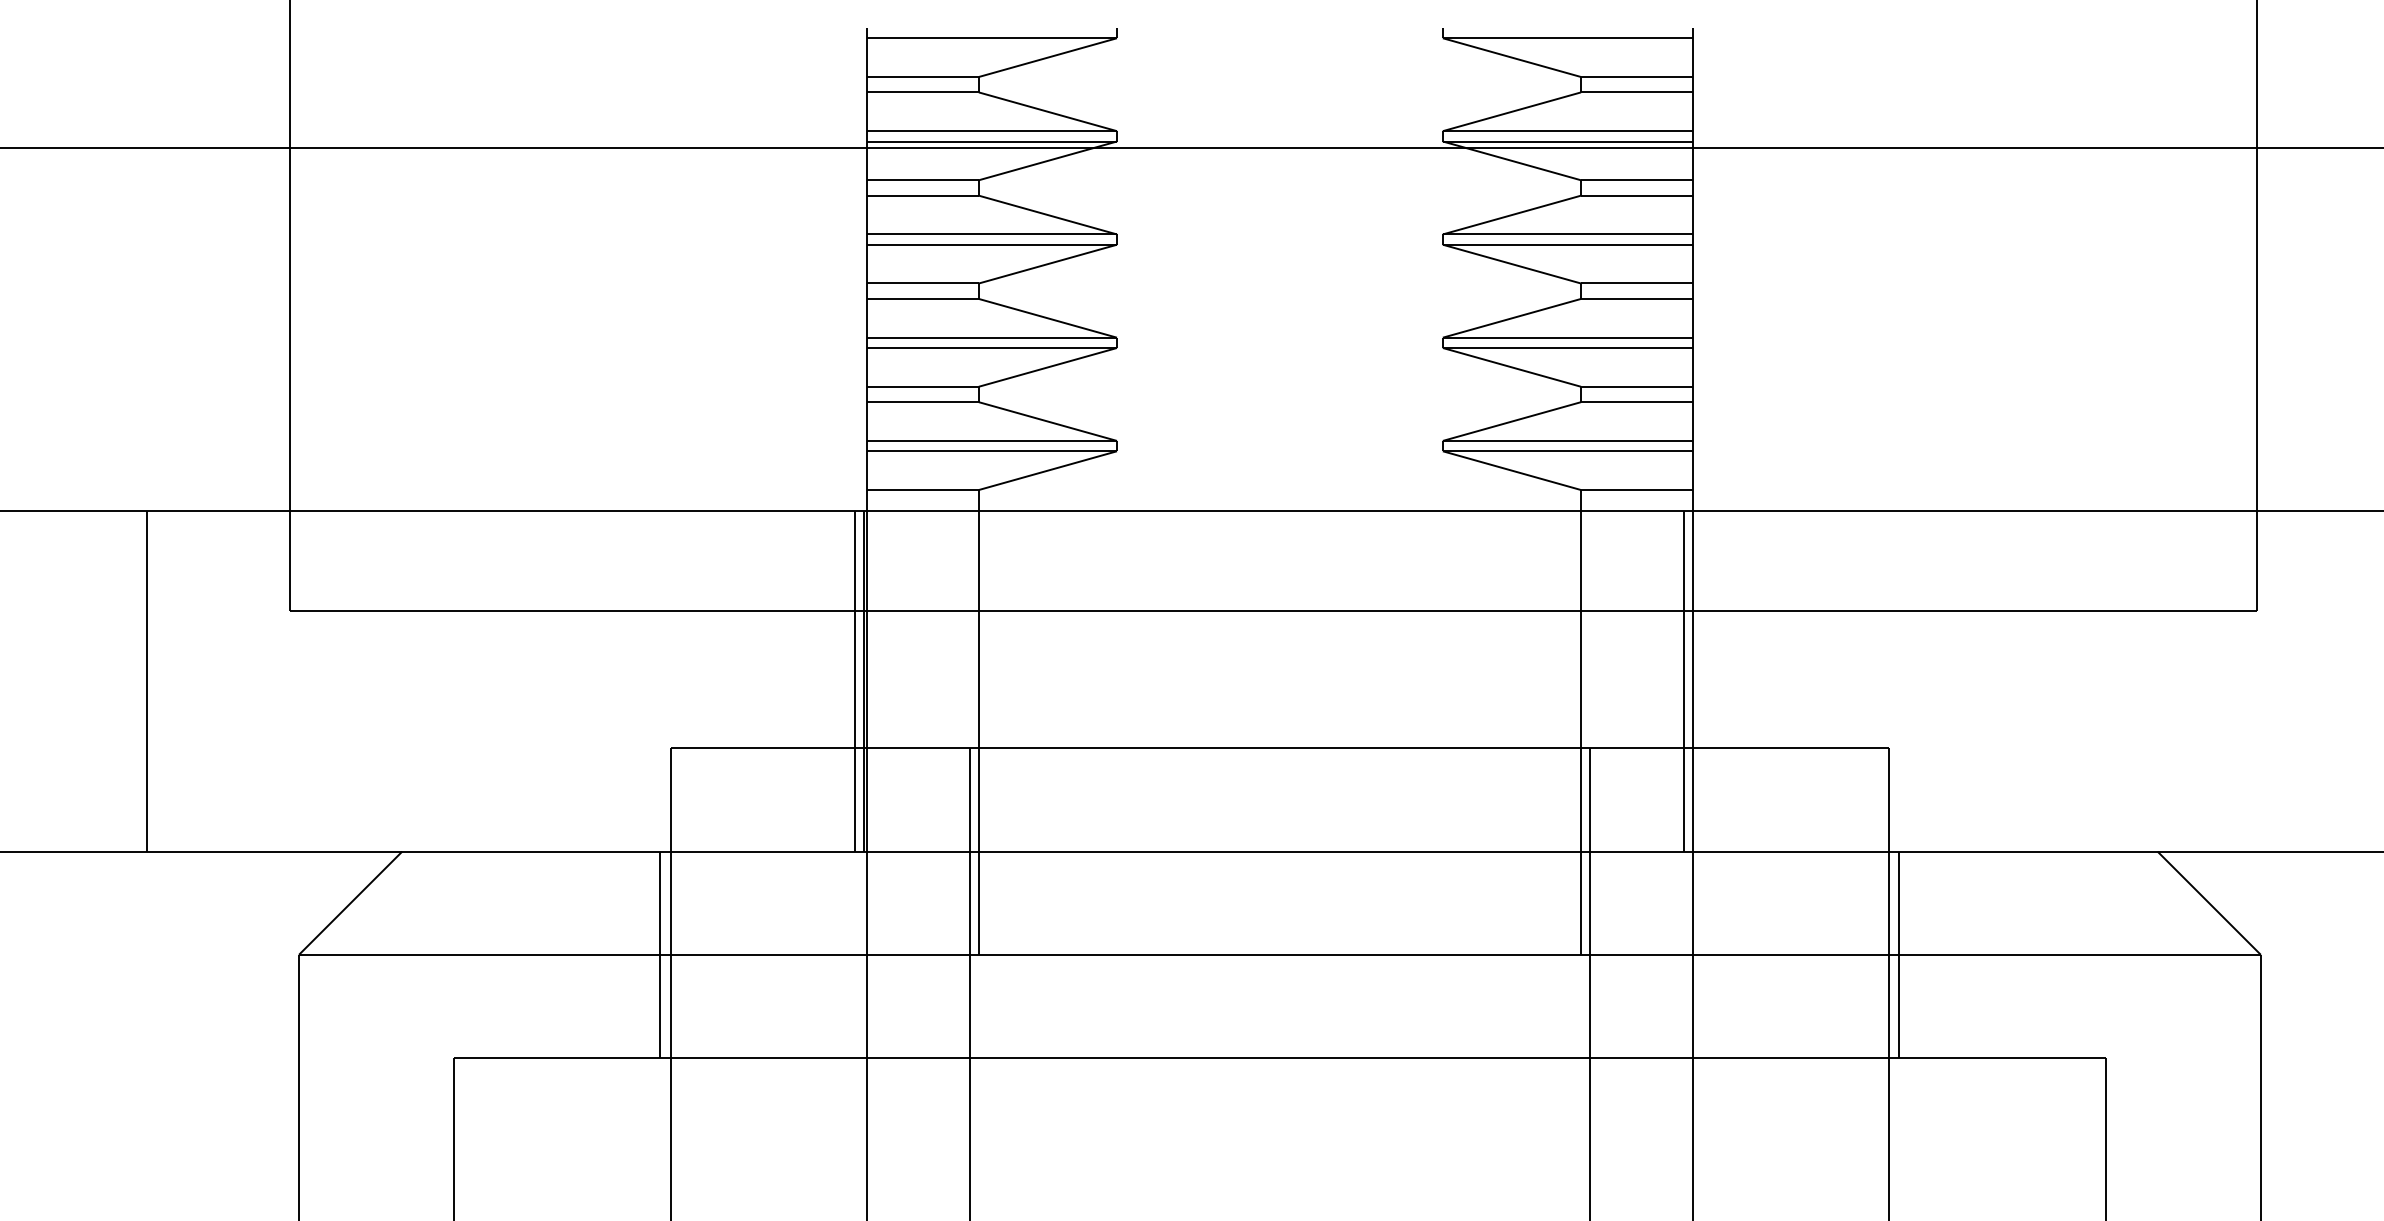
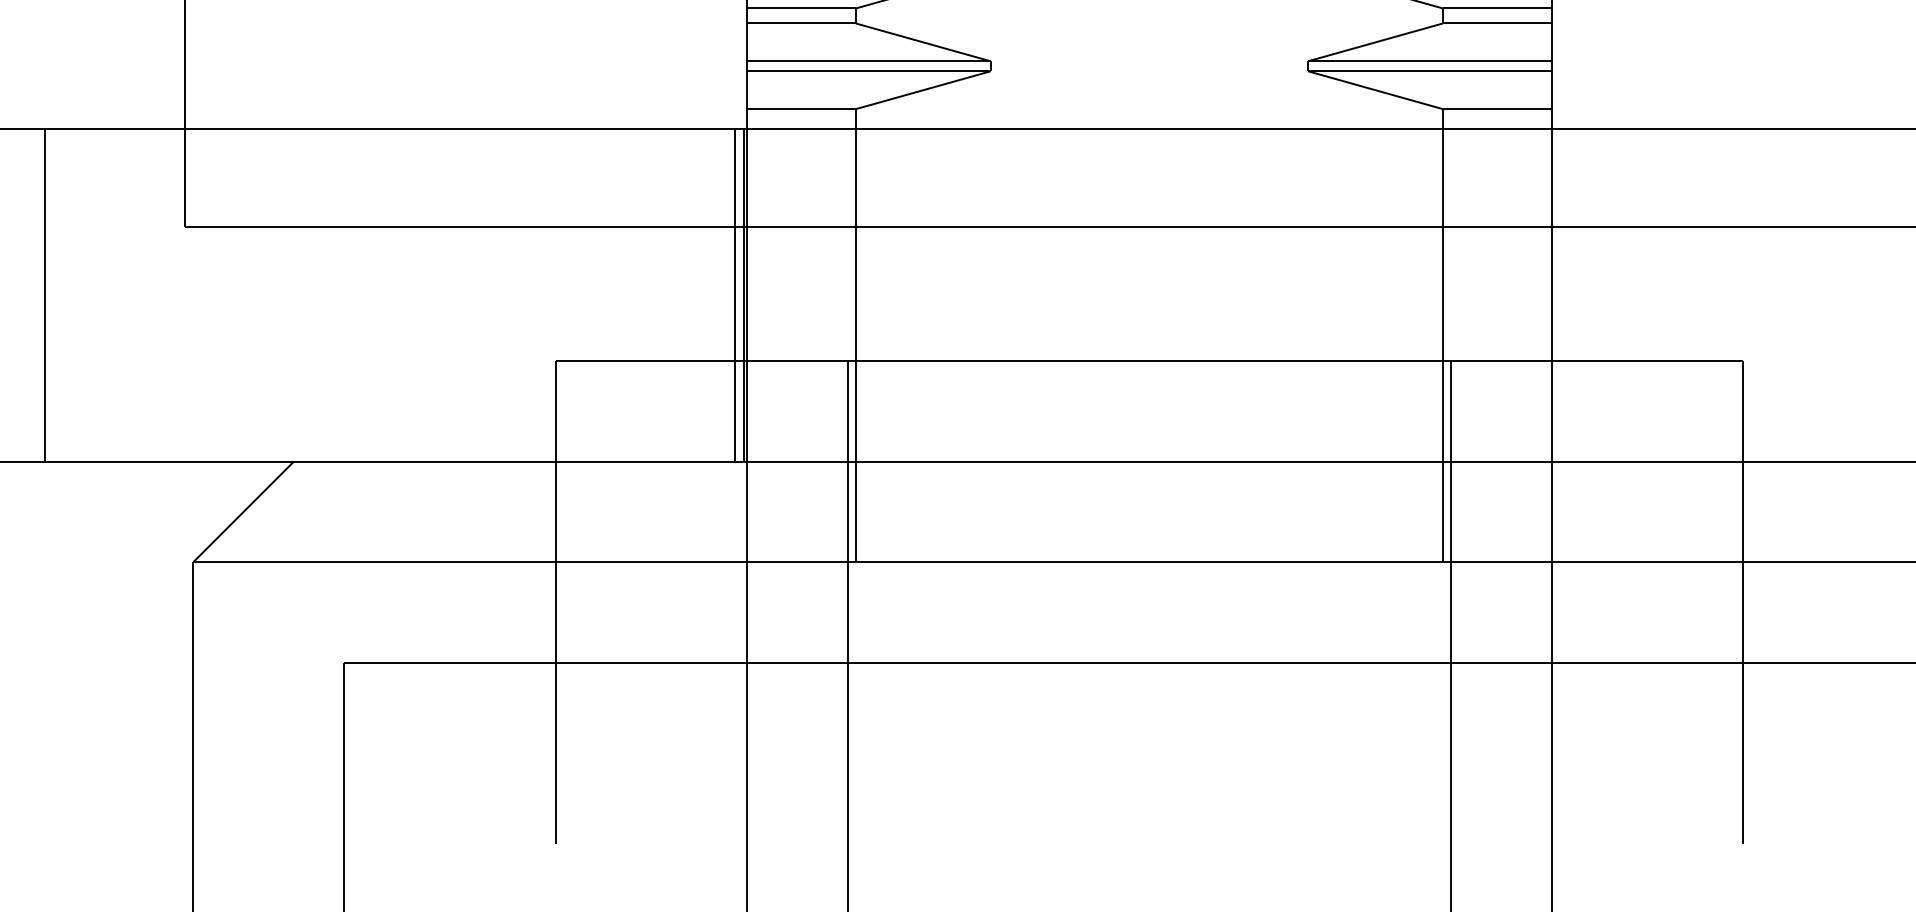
line: (1683, 680) -> (1542, 294), removed
line: (660, 954) -> (545, 561), removed
line: (1899, 954) -> (1753, 561), removed

